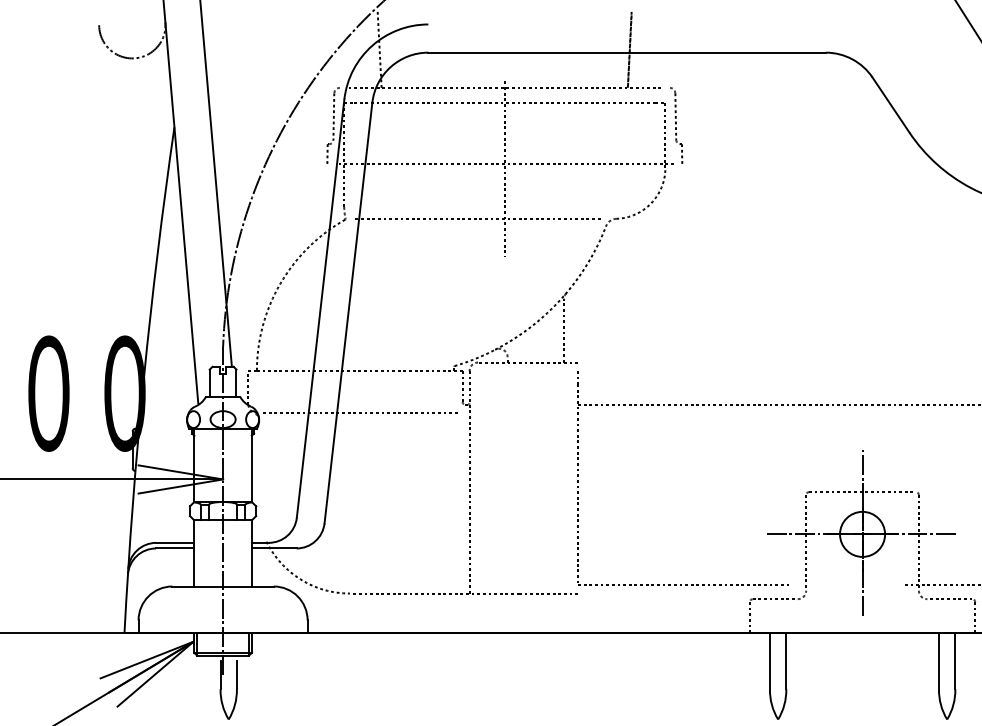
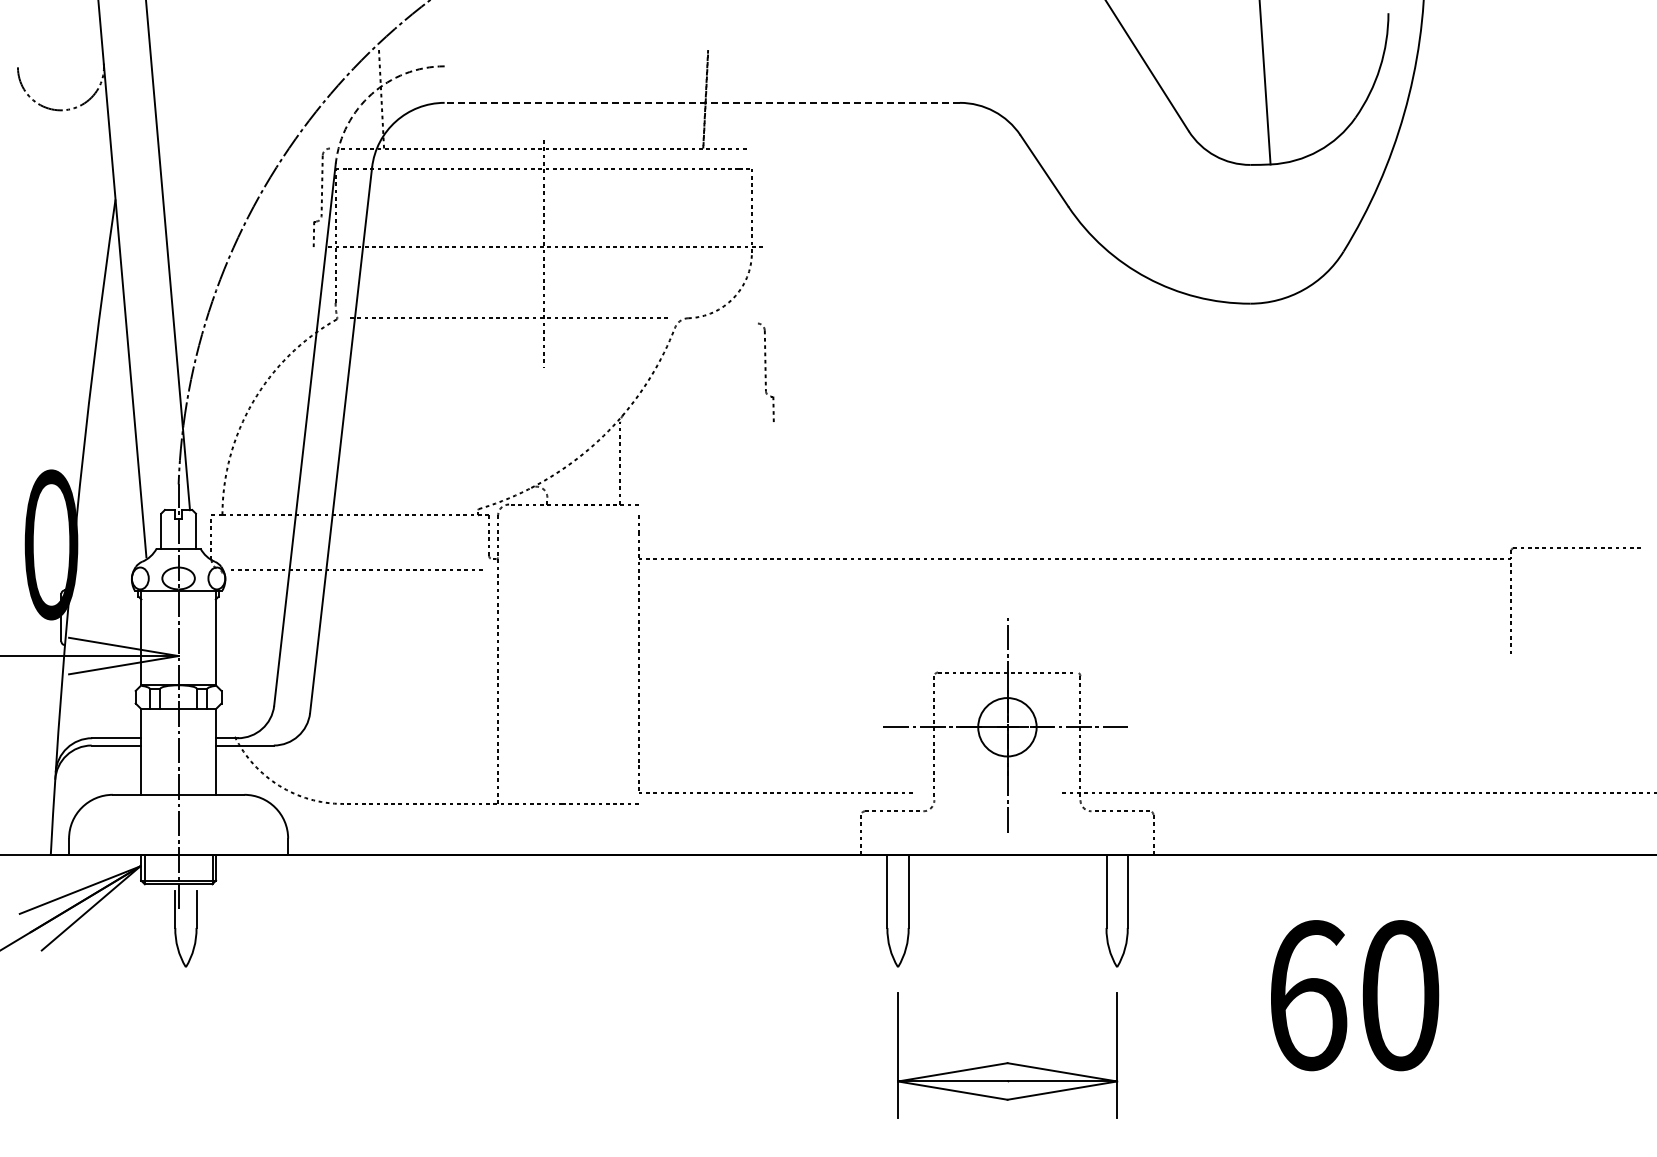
arc: (371, 46) -> (371, 94), solid -> dashed
line: (627, 52) -> (702, 102), solid -> dashed
part: (676, 124) -> (766, 371), moved

